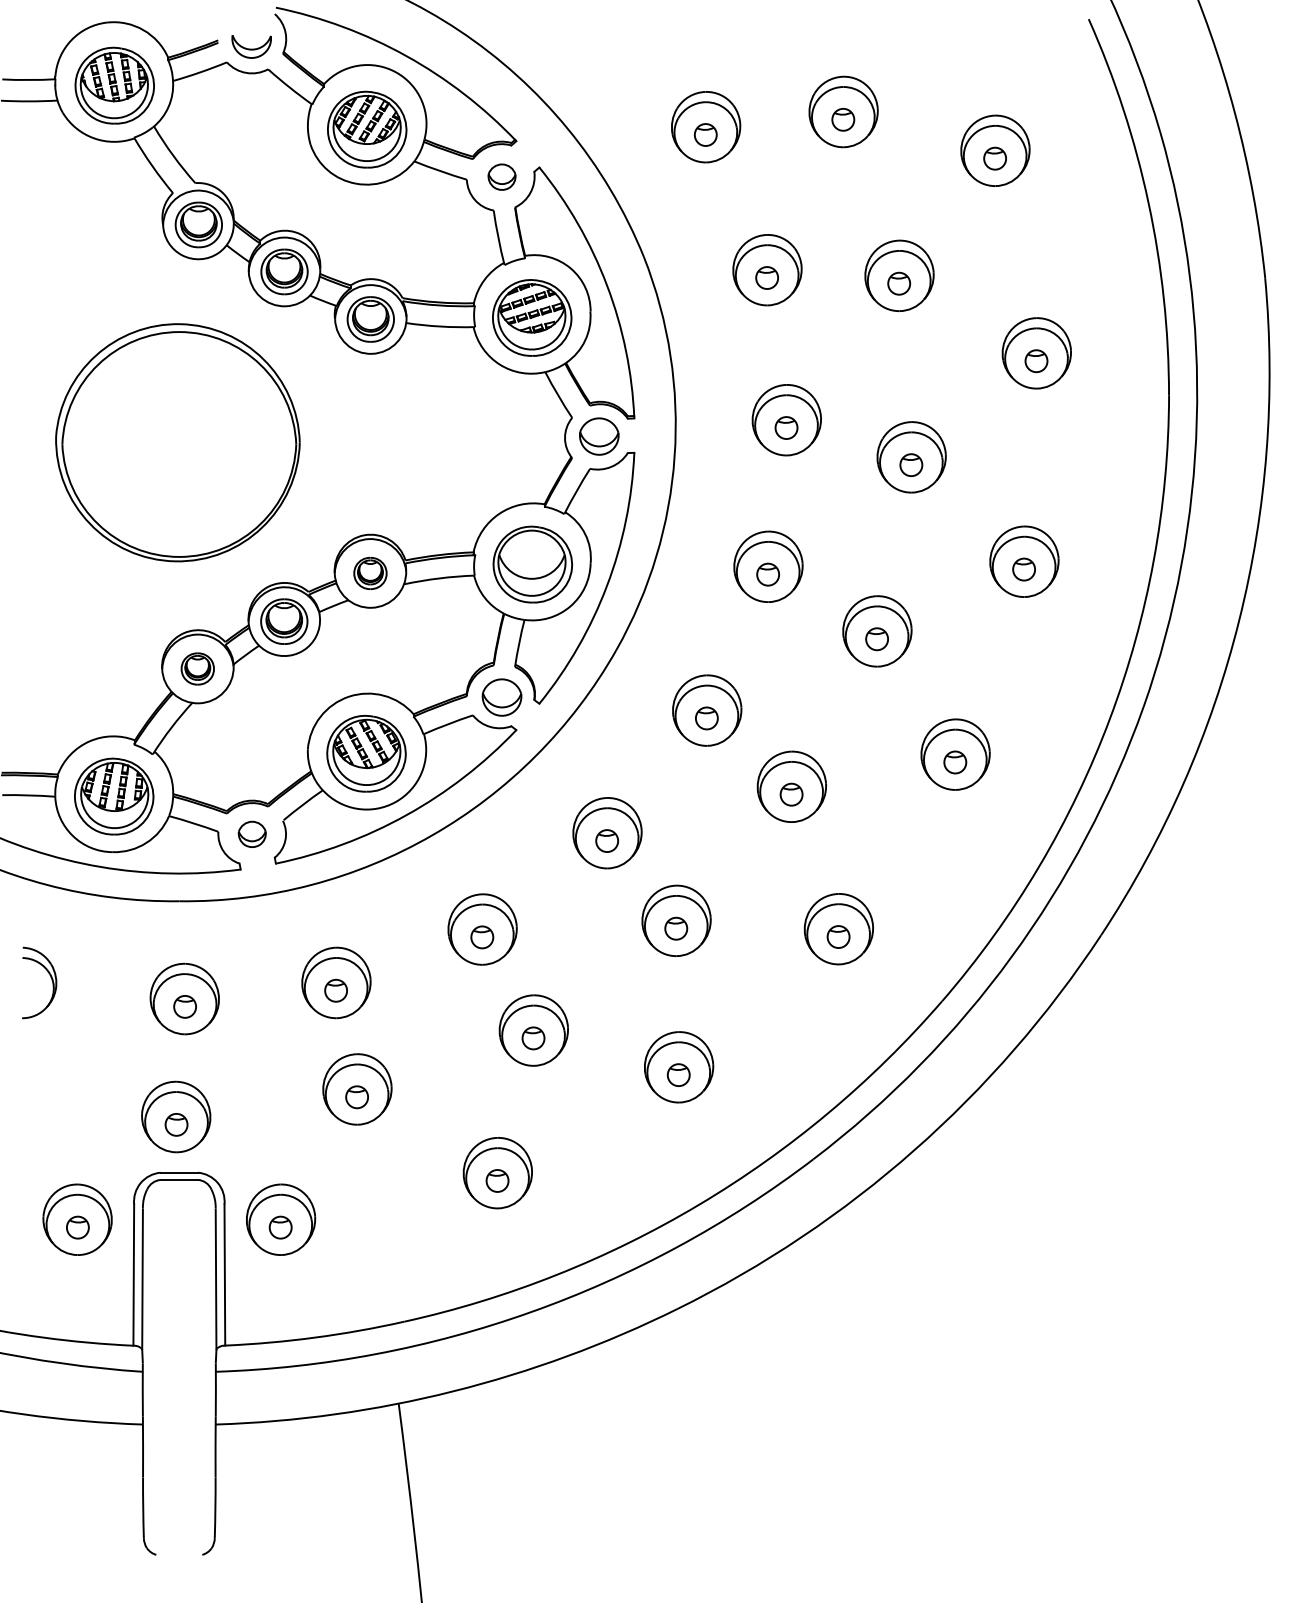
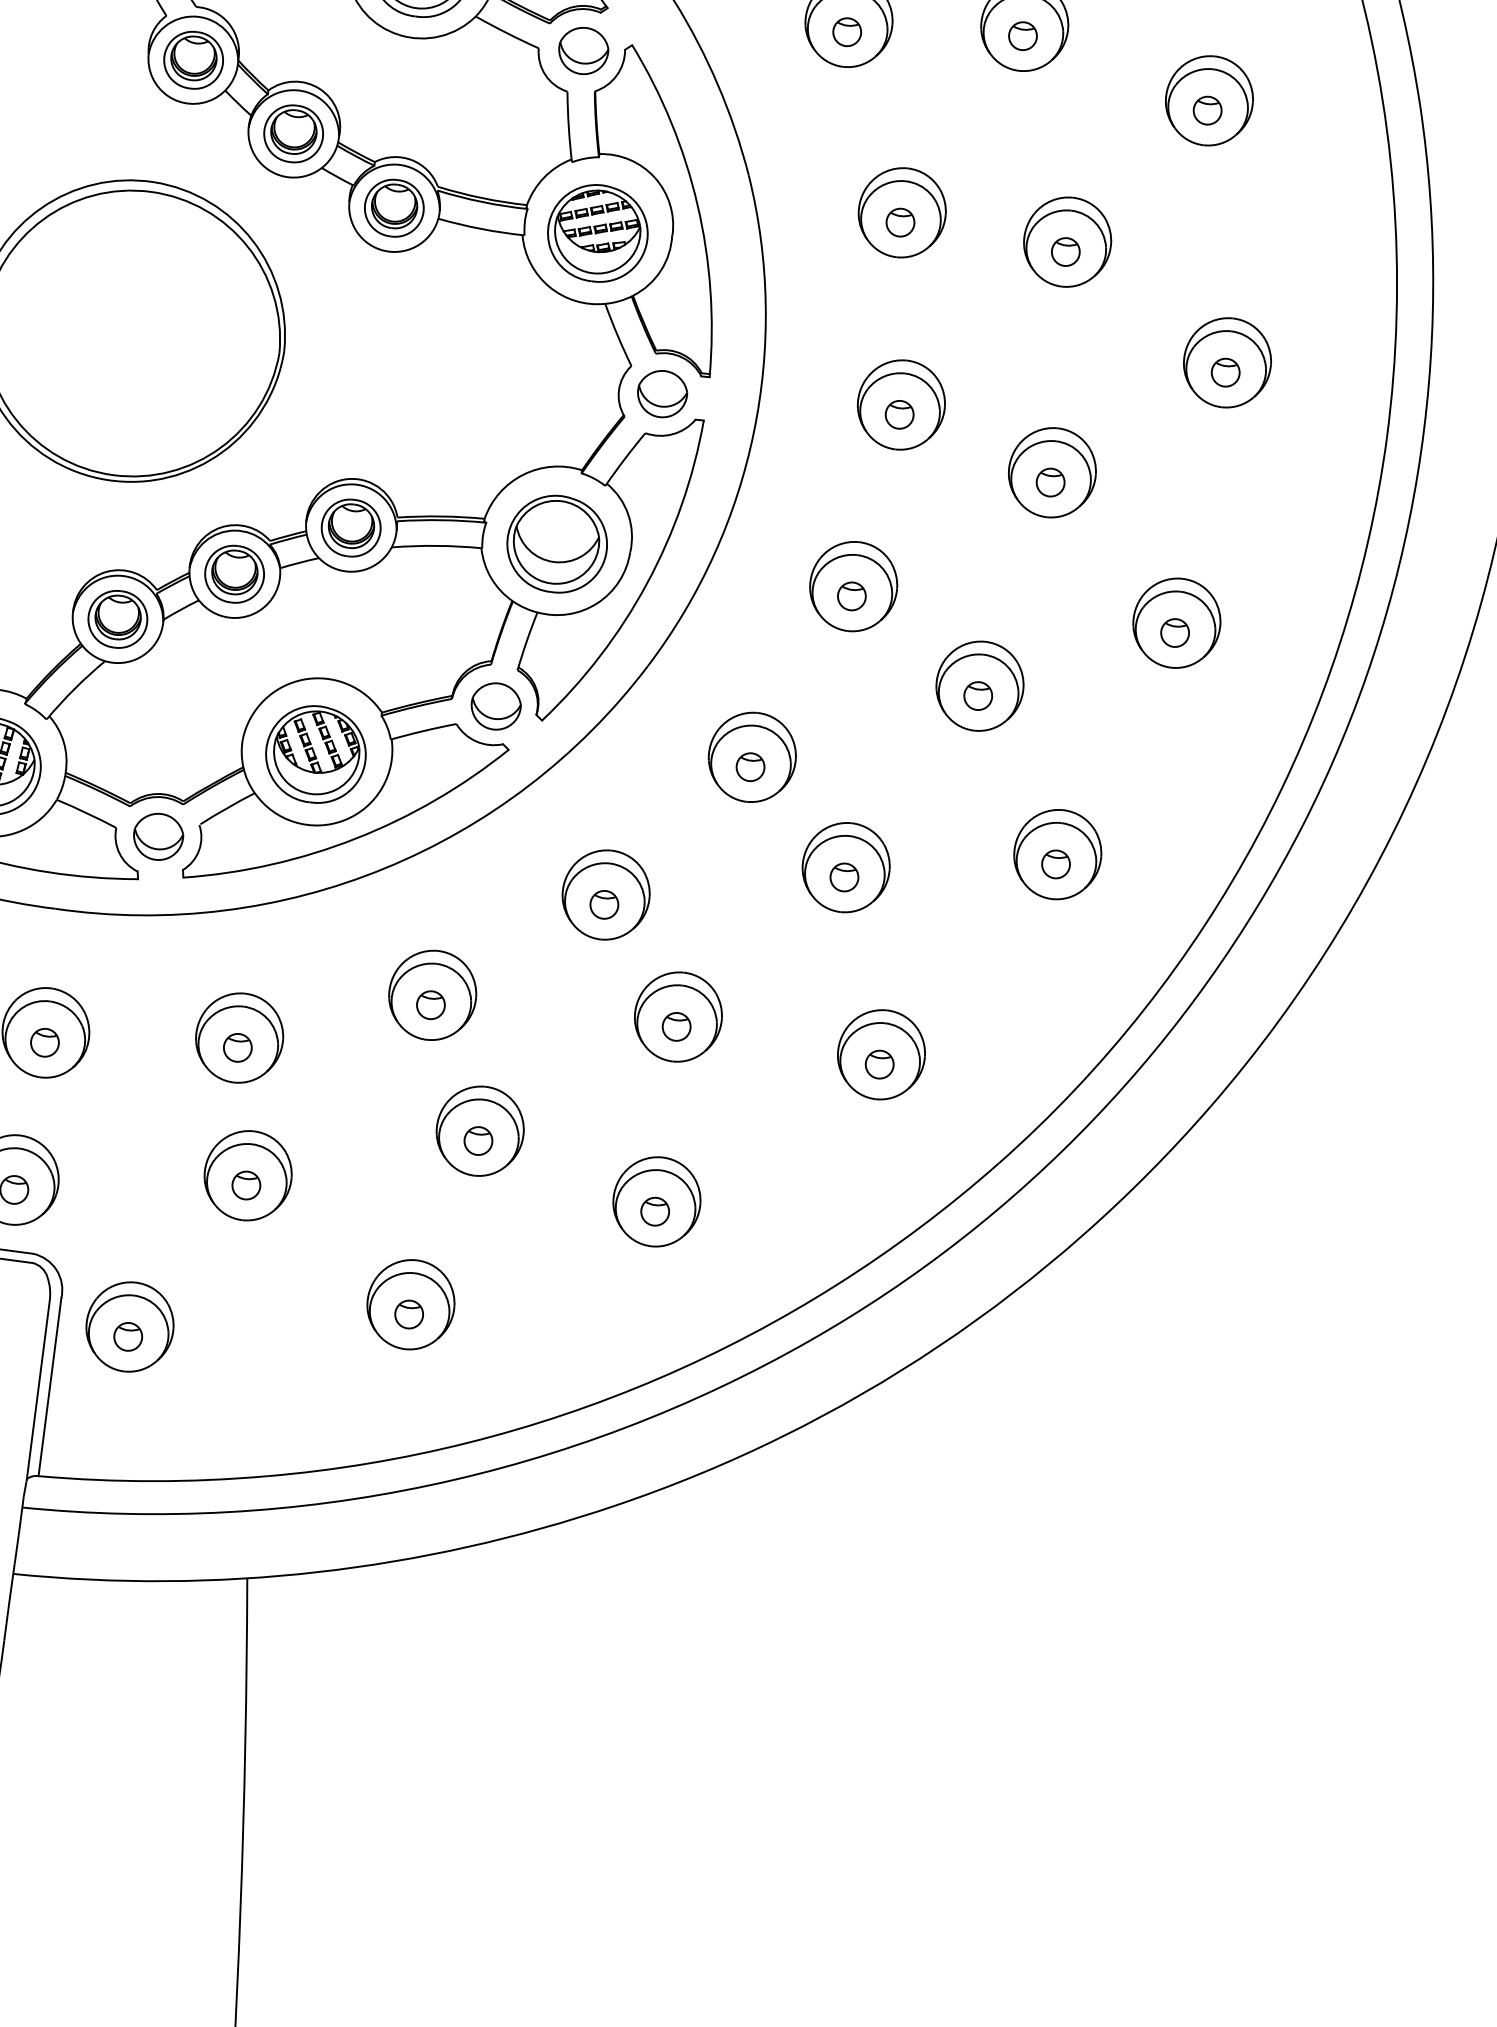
part: (501, 177) -> (582, 51), size x1.43
part: (370, 573) -> (351, 528), size x1.43
part: (197, 668) -> (117, 618), size x1.43
part: (252, 834) -> (158, 837), size x1.43

